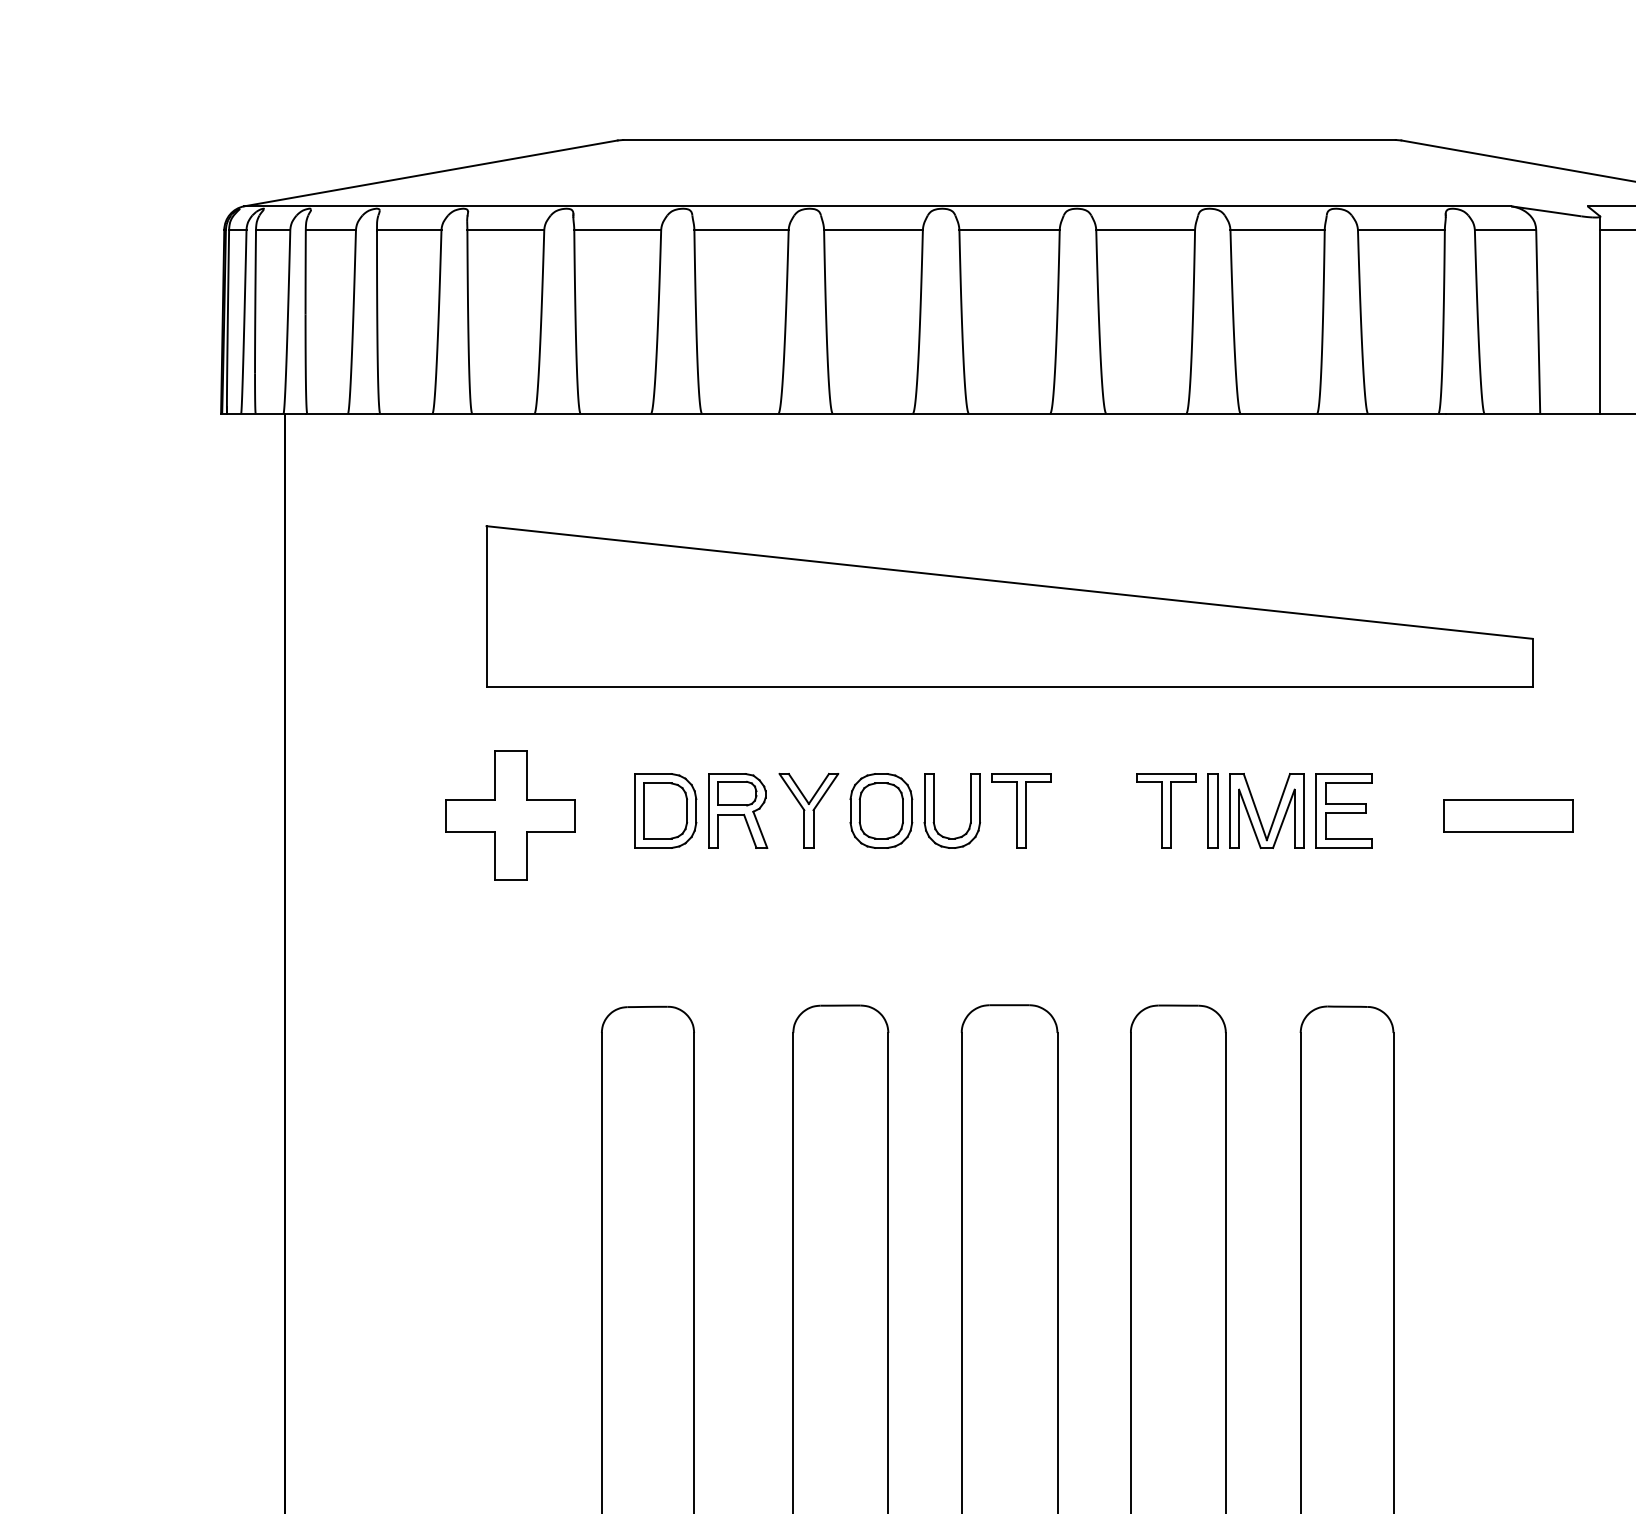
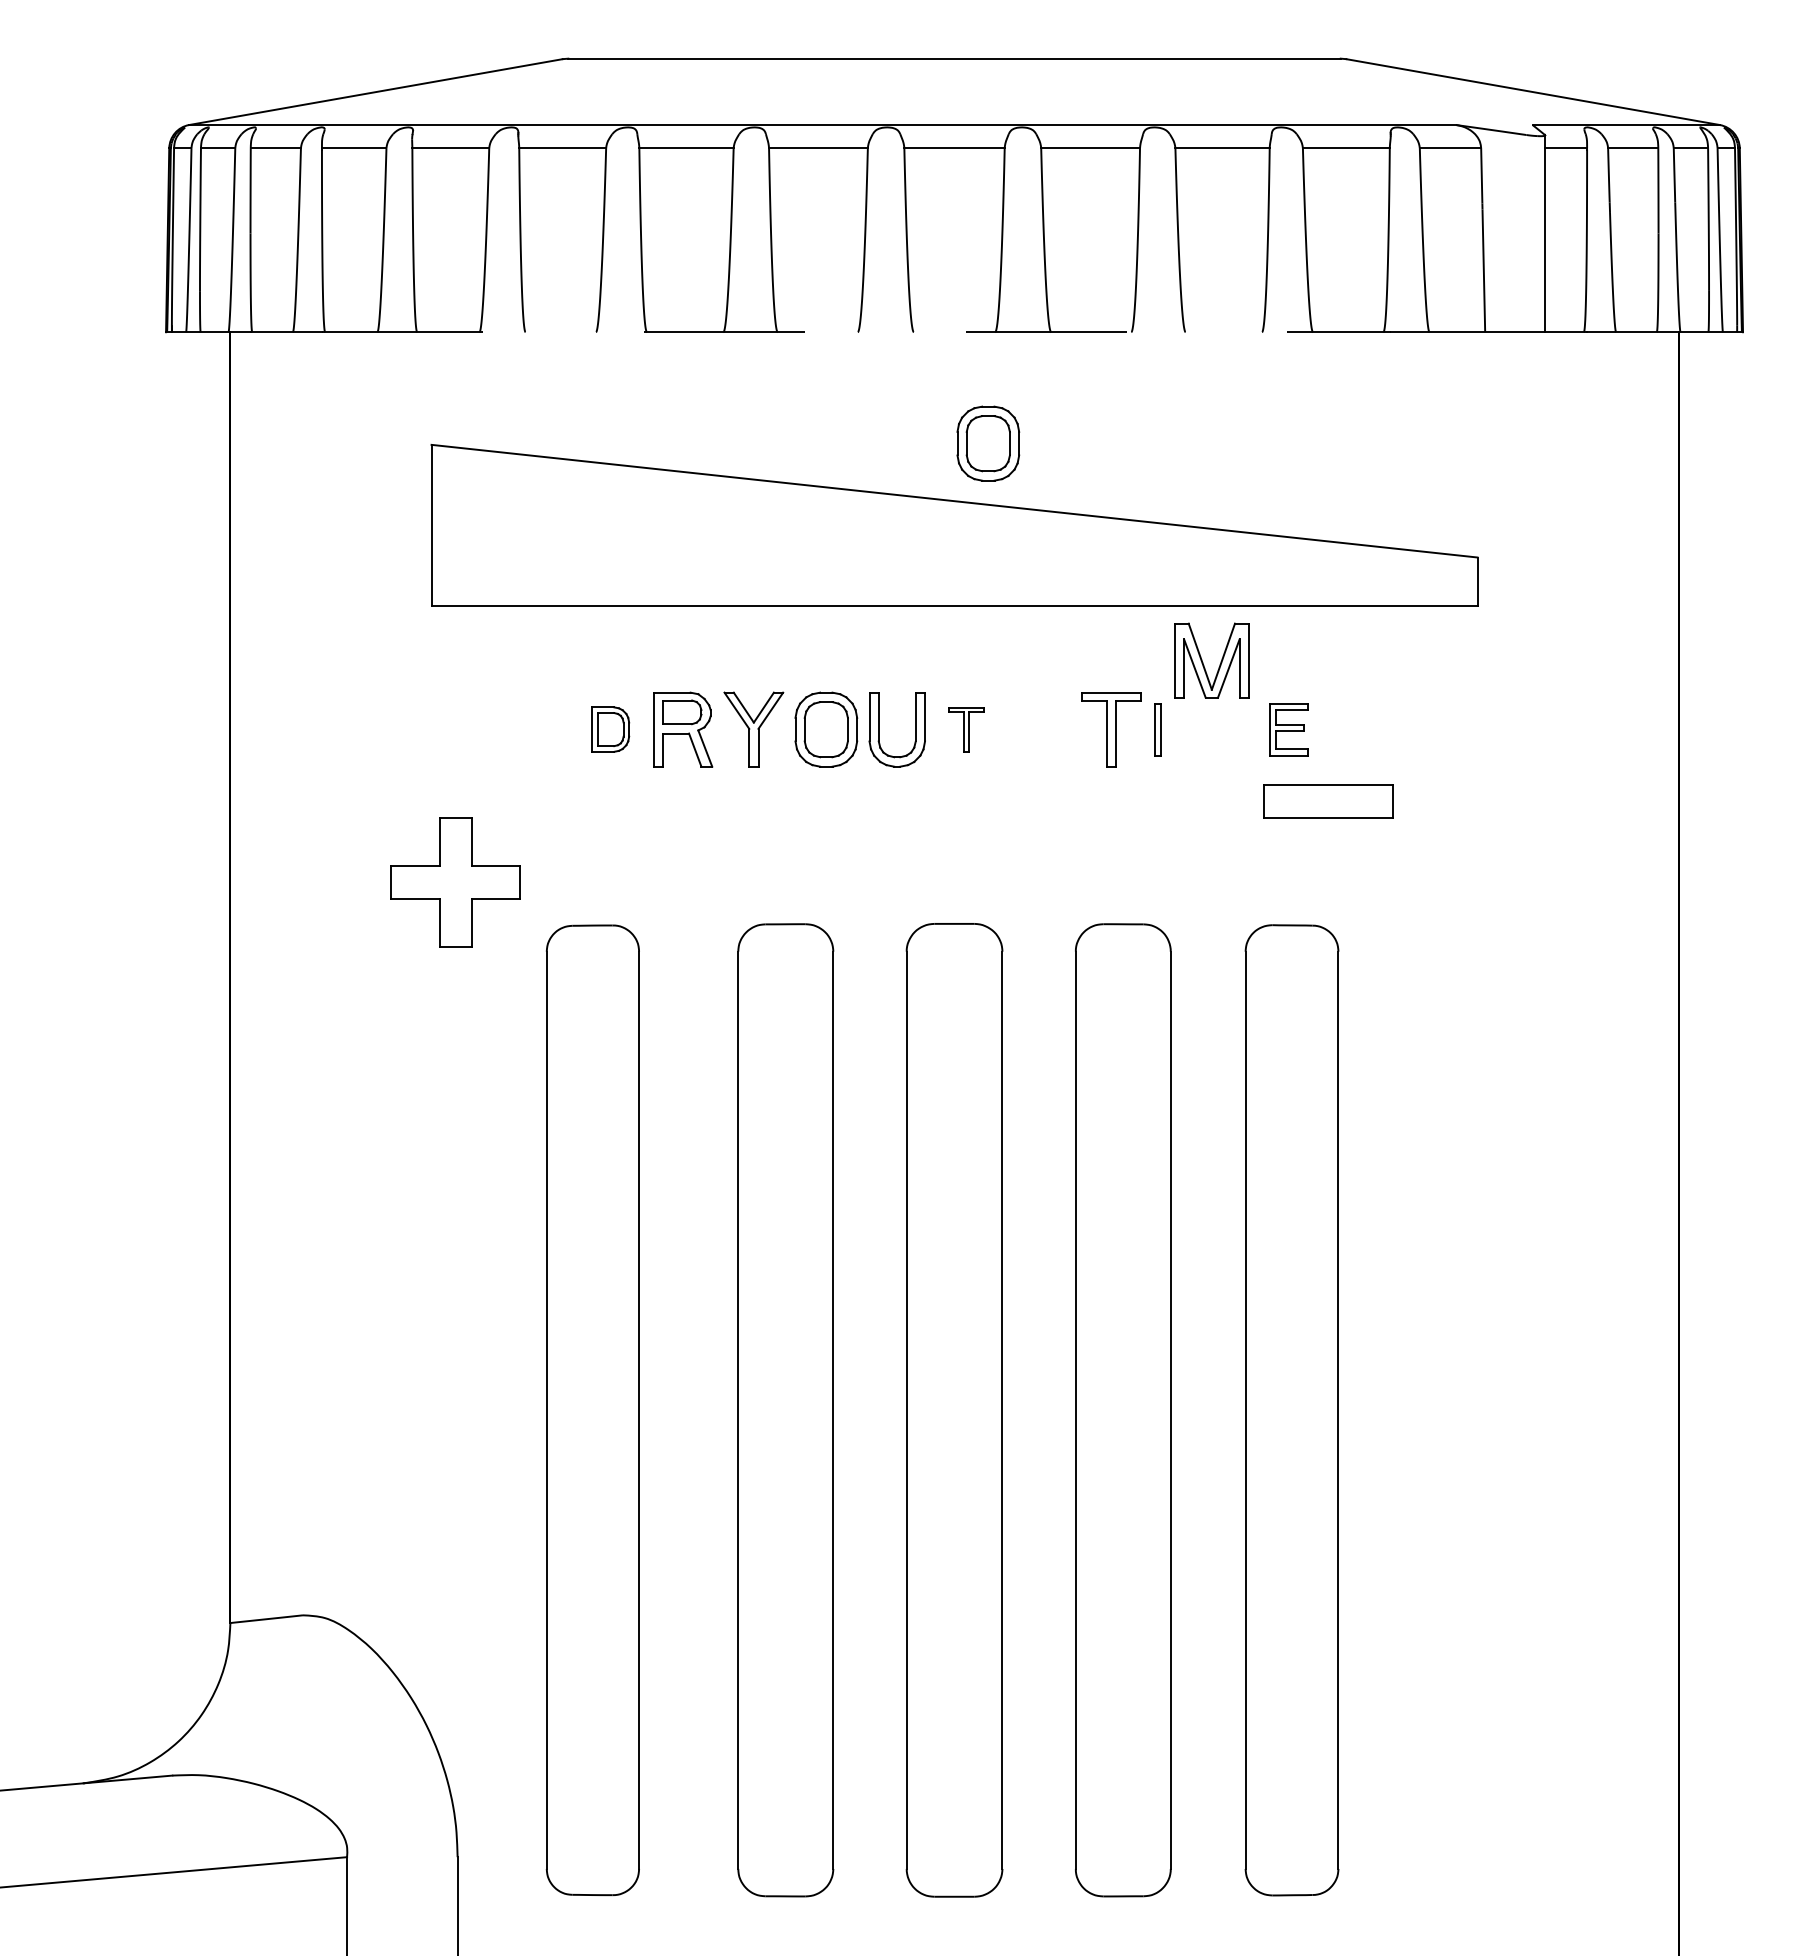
line: (911, 413) -> (856, 332), solid -> dashed
part: (1043, 524) -> (988, 443), added
part: (665, 810) -> (610, 729), size x0.6
part: (1021, 810) -> (966, 729), size x0.6
part: (1212, 810) -> (1157, 729), size x0.7
part: (1343, 810) -> (1288, 729), size x0.7
part: (1258, 812) -> (1203, 662), moved
part: (510, 815) -> (455, 882), moved
part: (1508, 815) -> (1328, 801), moved

